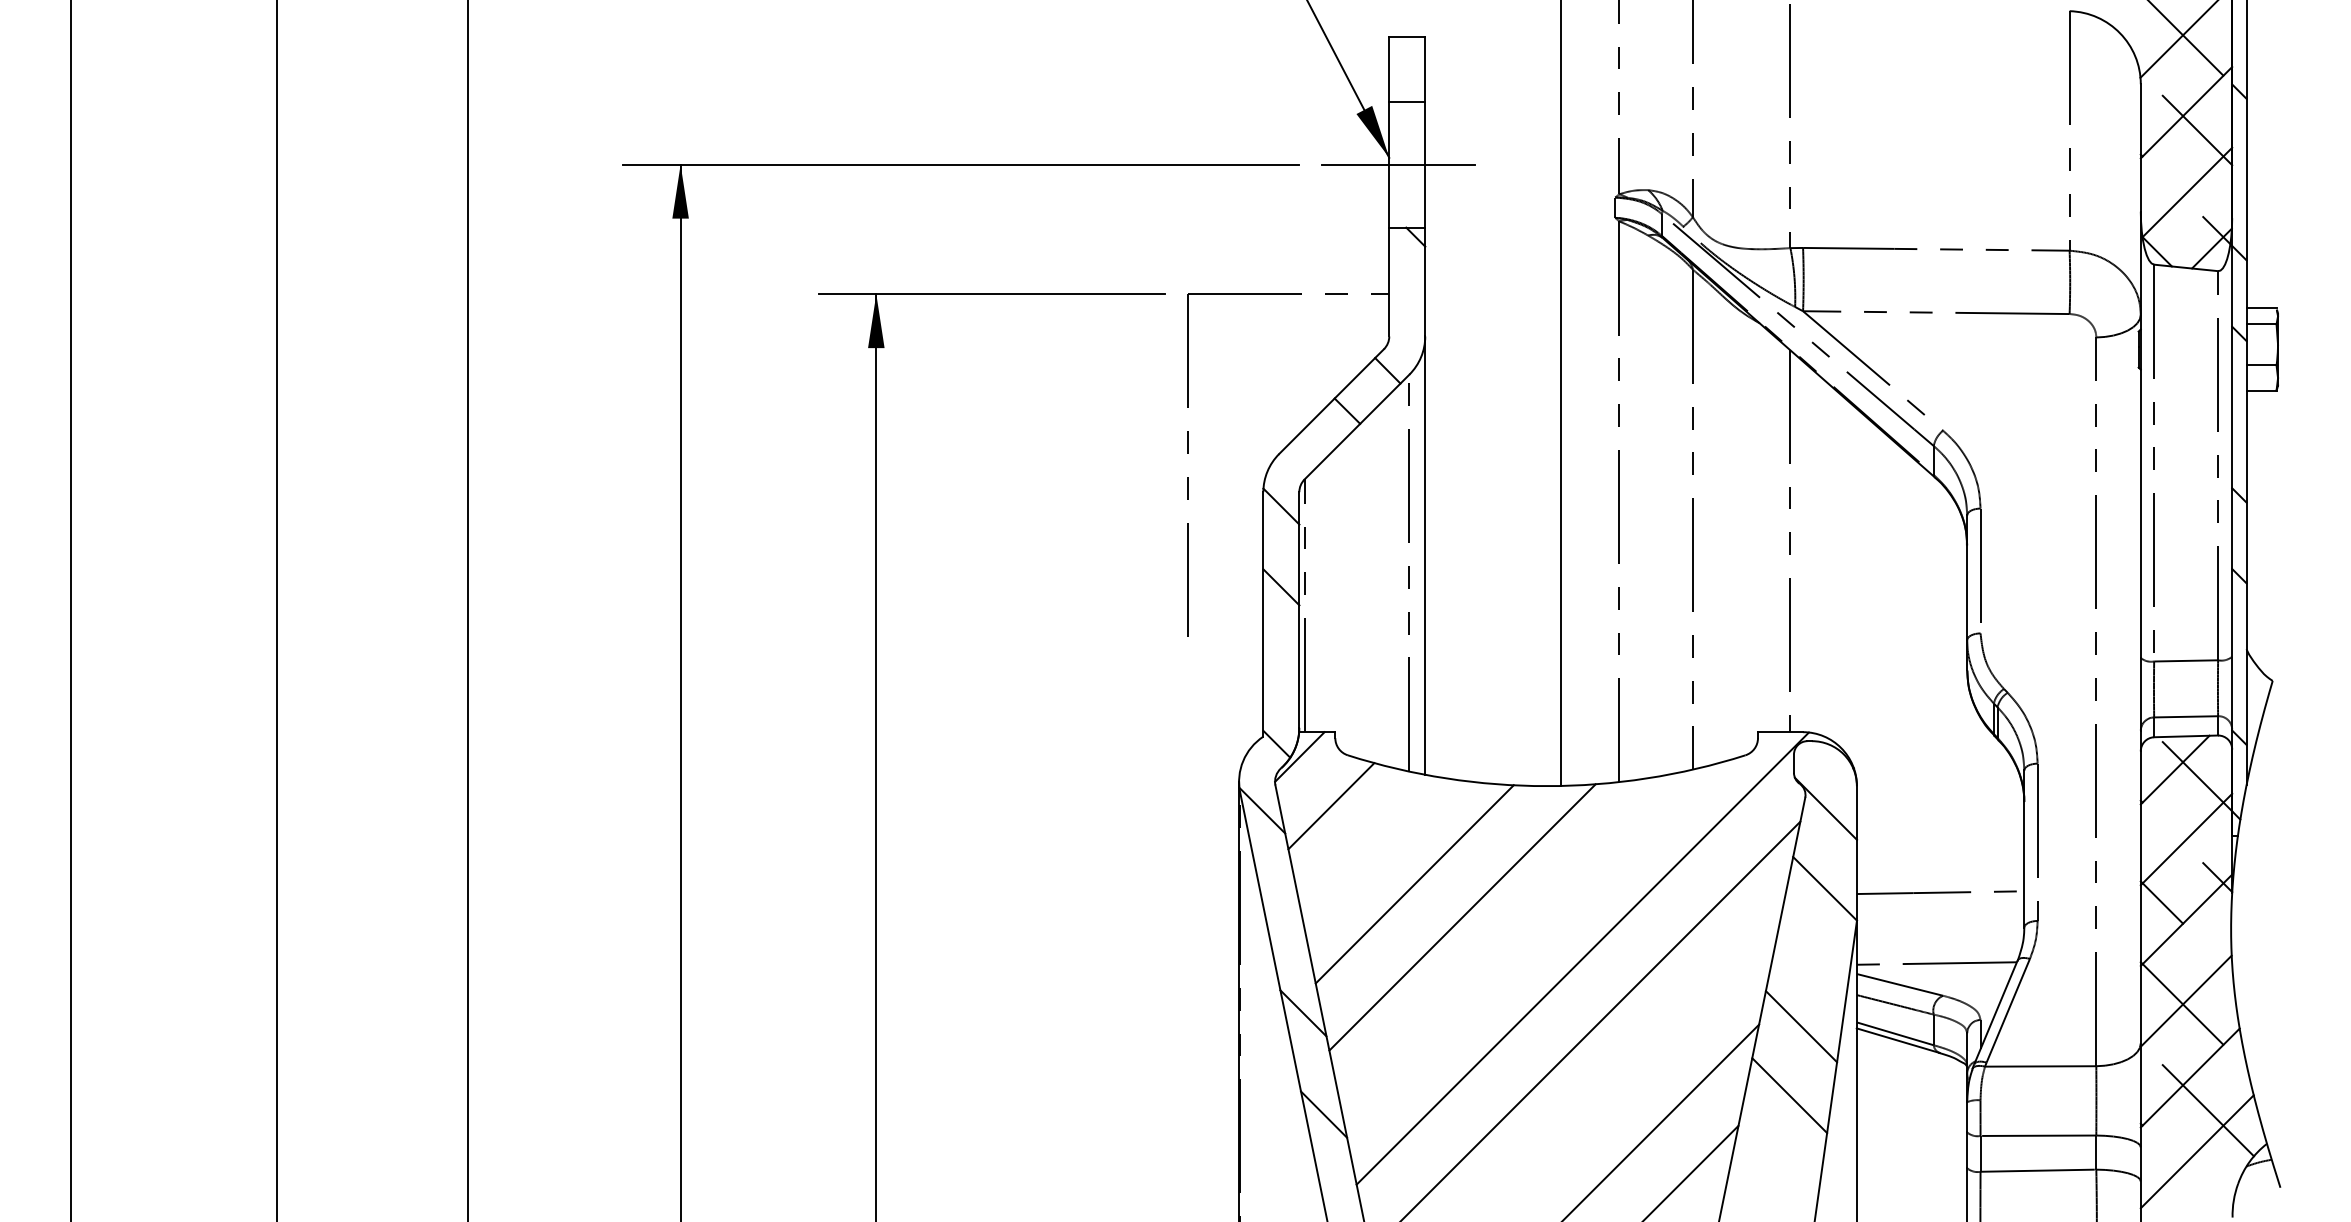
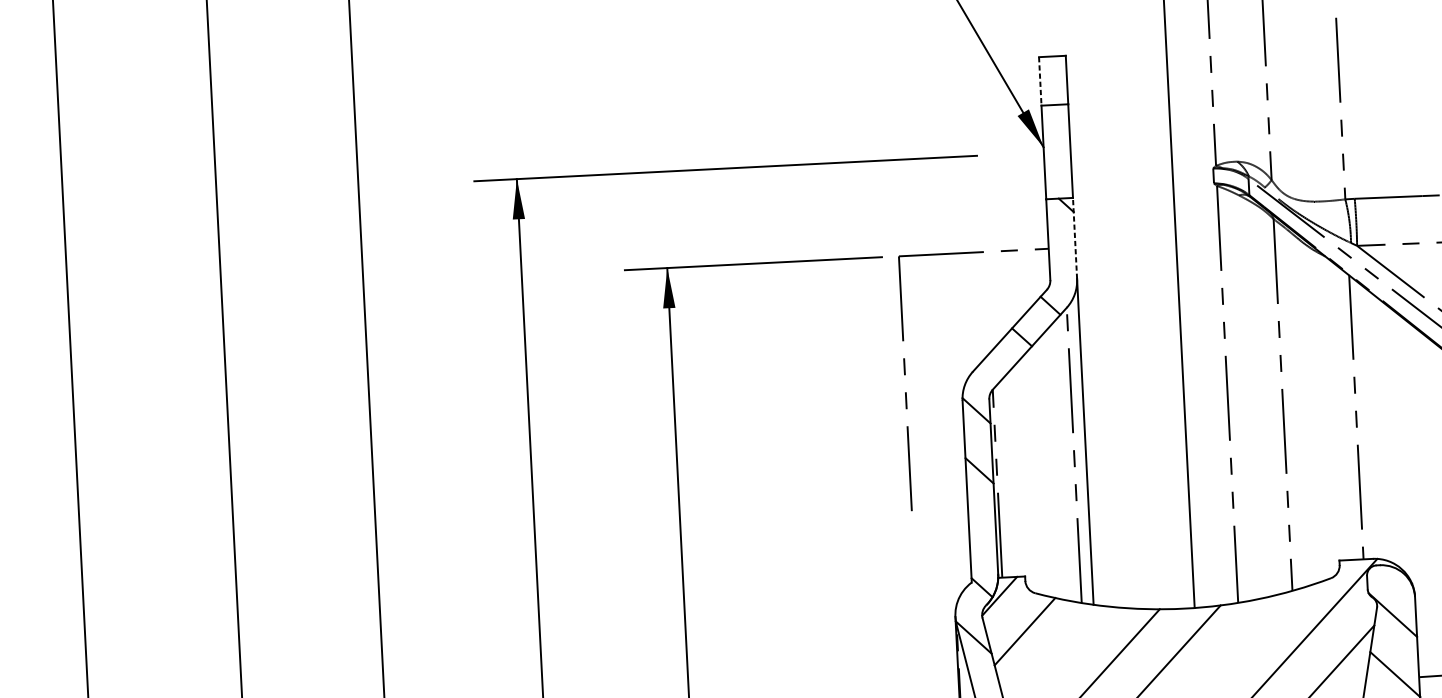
line: (1389, 69) -> (1040, 81), solid -> dashed
line: (1398, 164) -> (1050, 151), removed
line: (1425, 281) -> (1075, 237), solid -> dashed

